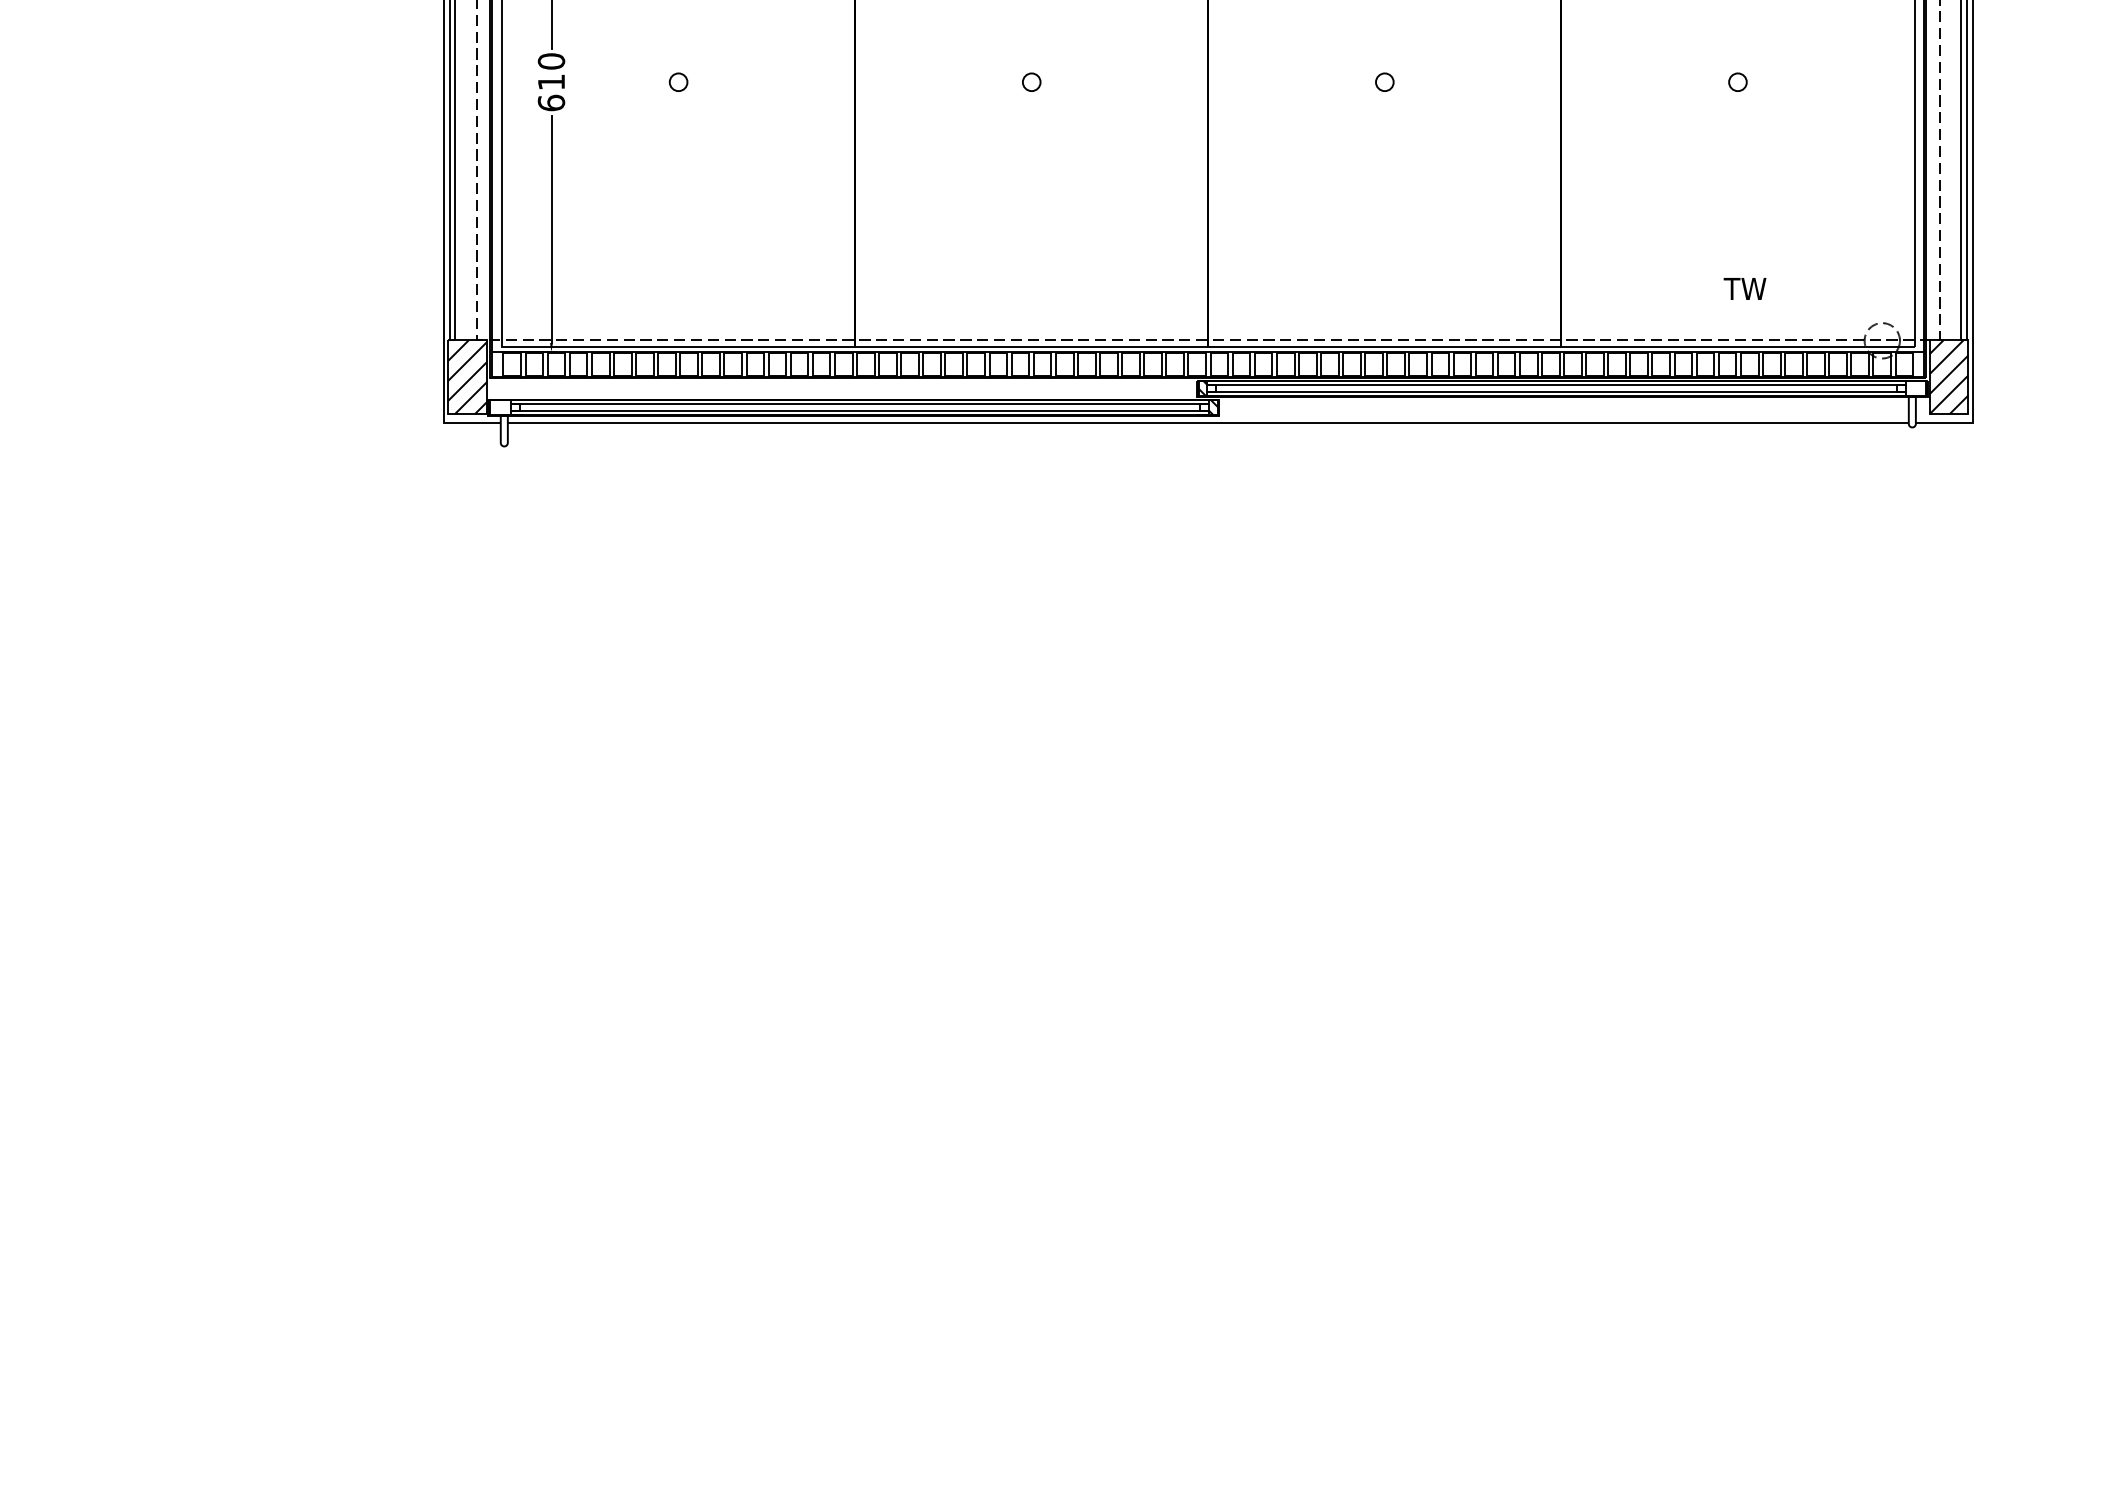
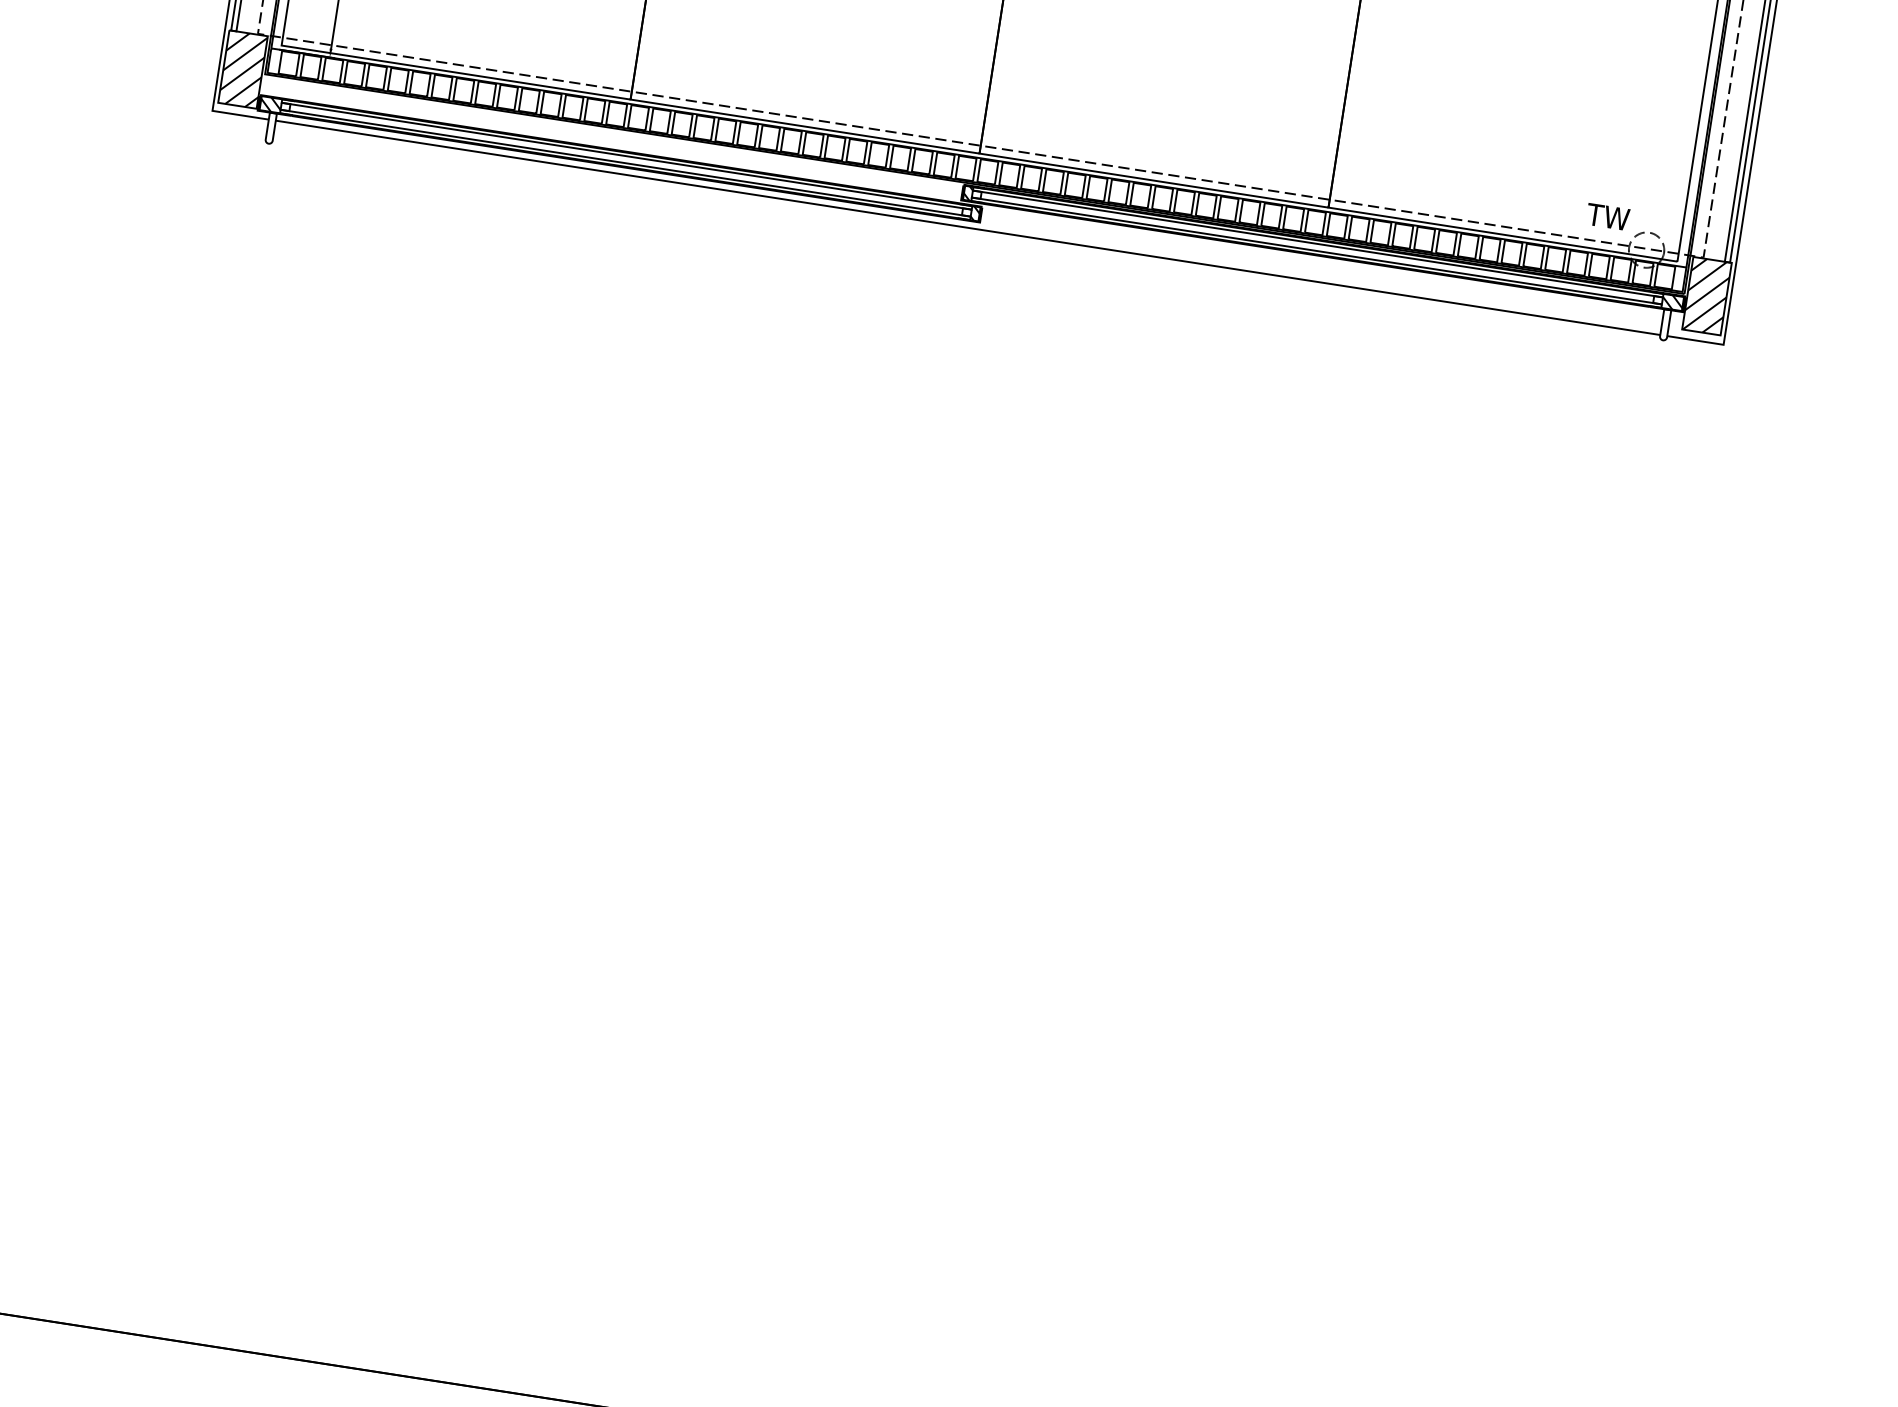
text: (1744, 288) -> (1607, 216), moved
hatch: (1915, 388) -> (1672, 302), added
hatch: (500, 407) -> (270, 104), added

